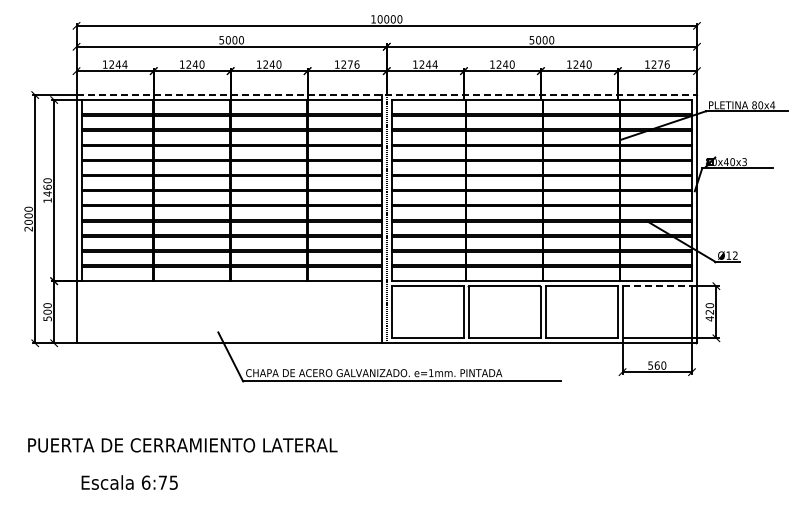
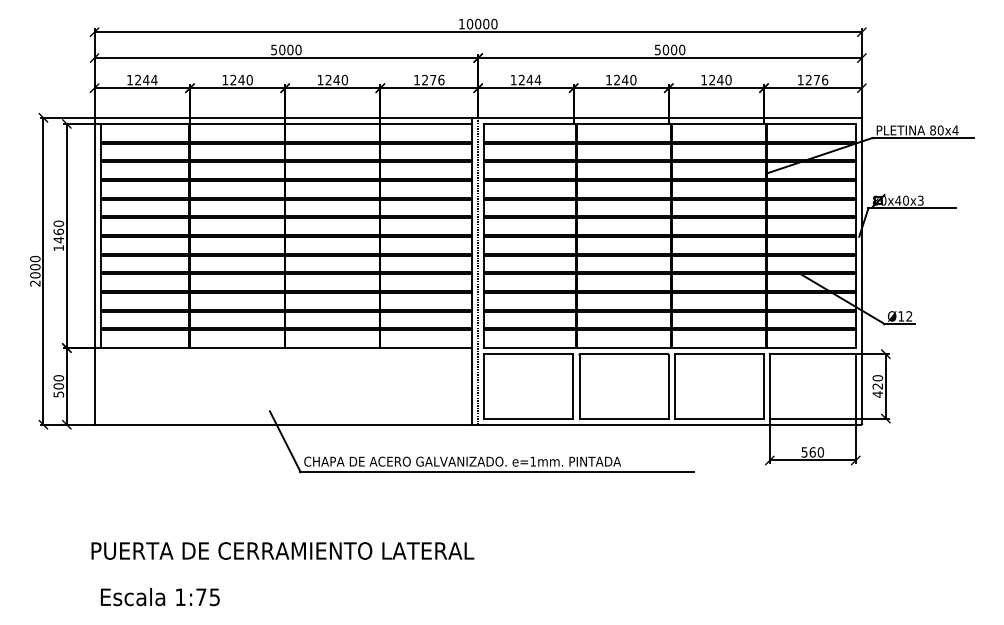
line: (386, 95) -> (477, 118), dashed -> solid
line: (657, 286) -> (813, 354), dashed -> solid
text: (182, 445) -> (282, 551), moved
text: (146, 482) -> (181, 596), 6:75 -> 1:75

